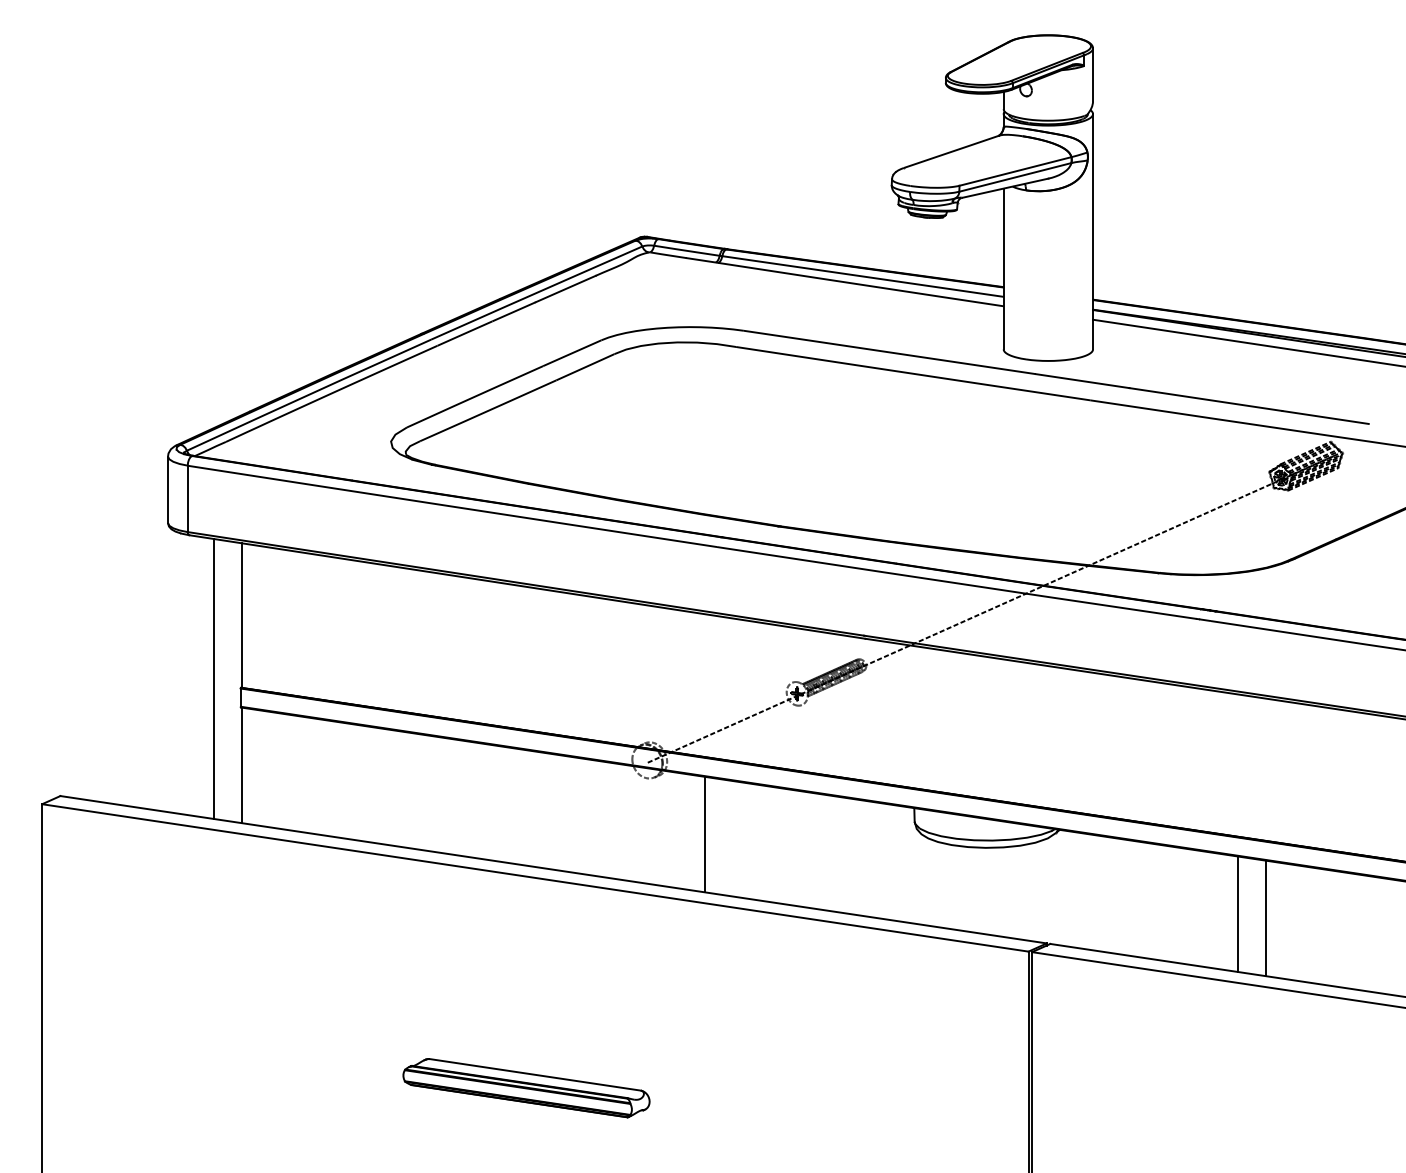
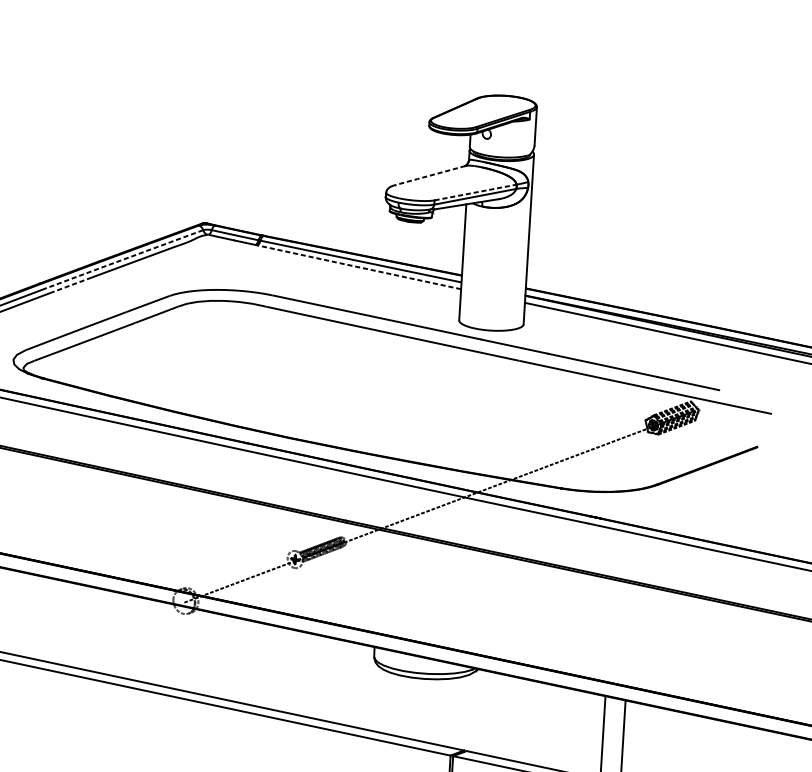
line: (951, 151) -> (430, 175), solid -> dashed
line: (1015, 171) -> (475, 192), solid -> dashed
line: (861, 284) -> (359, 267), solid -> dashed
line: (537, 292) -> (125, 258), solid -> dashed
line: (464, 333) -> (71, 285), solid -> dashed
line: (704, 834) -> (222, 656), removed

